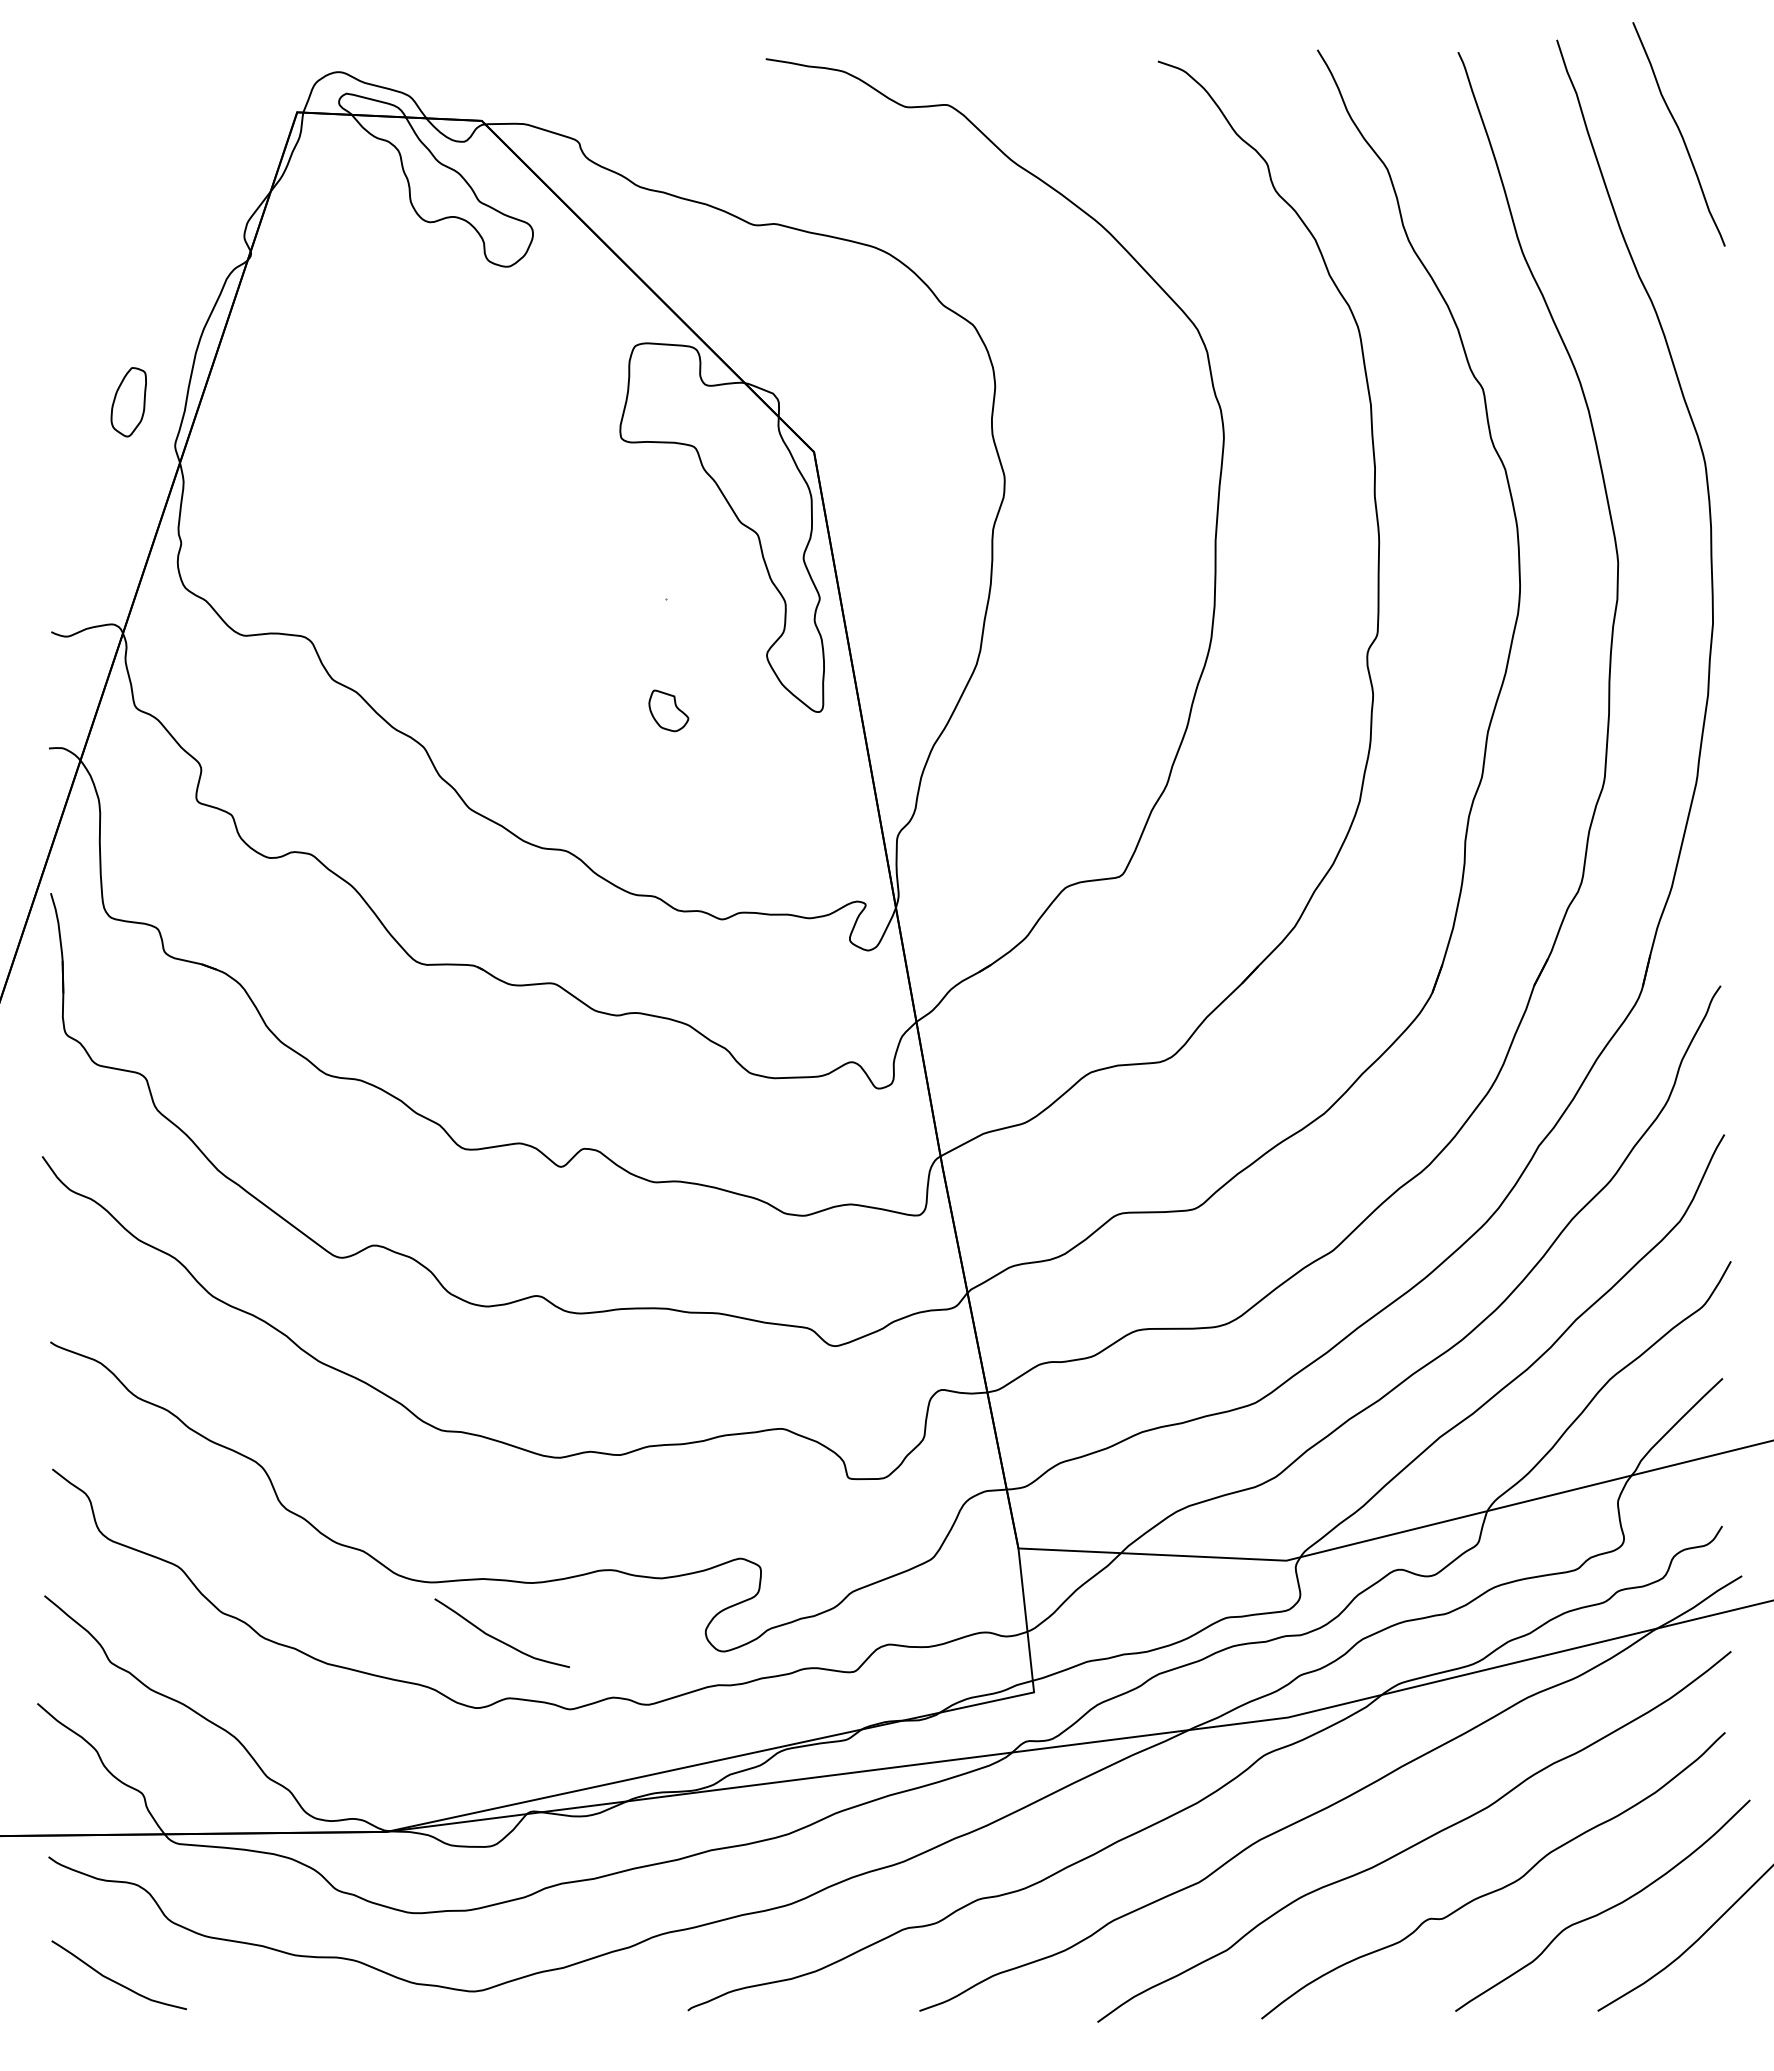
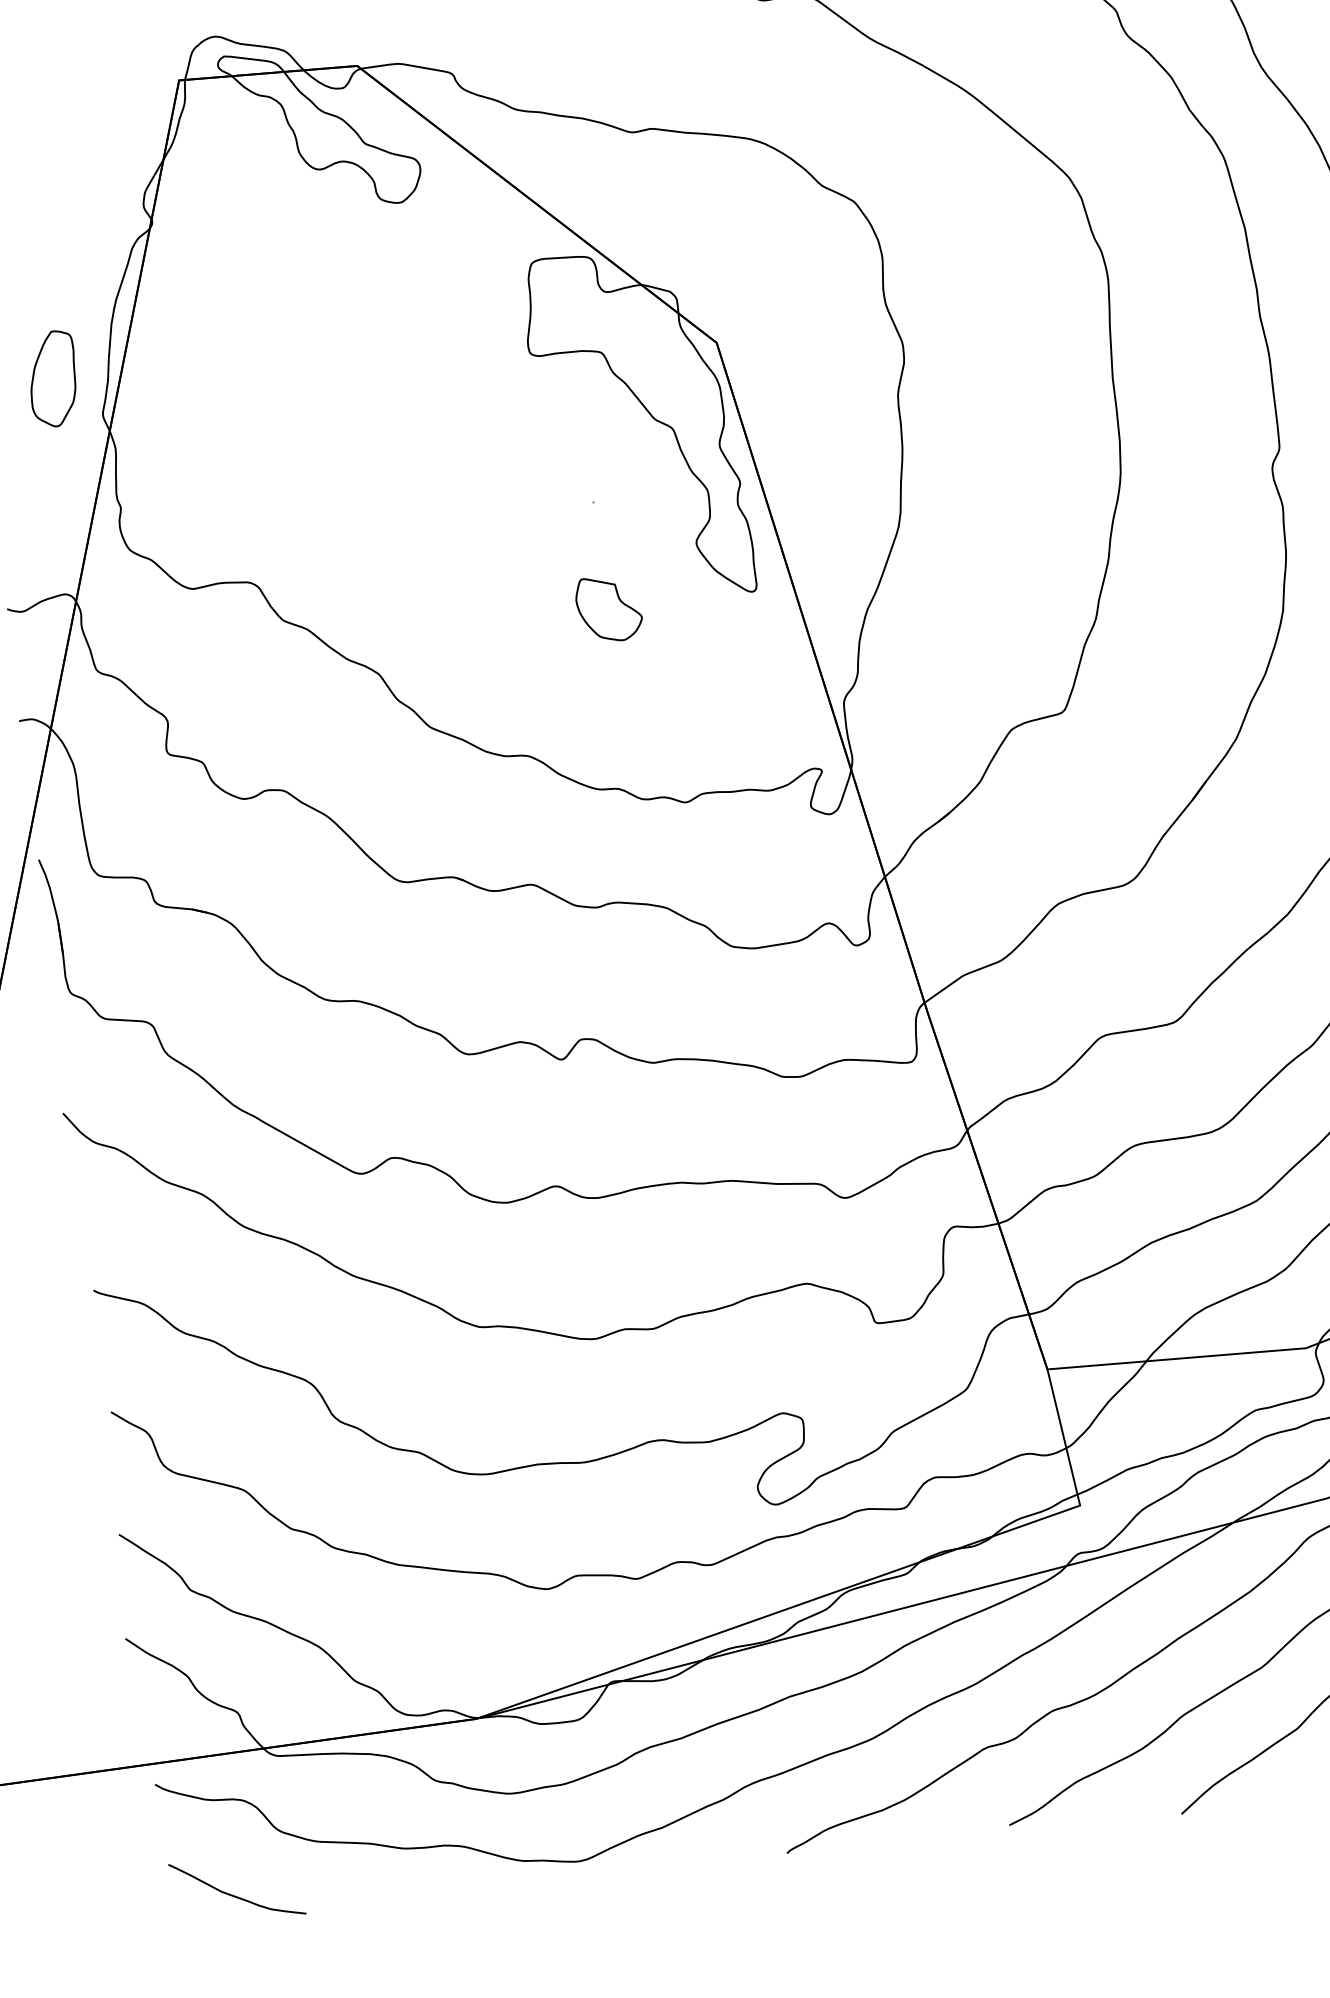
part: (128, 402) -> (52, 379), size x1.43
part: (668, 710) -> (608, 608), size x1.67
curve: (499, 1639) -> (560, 1520), removed

